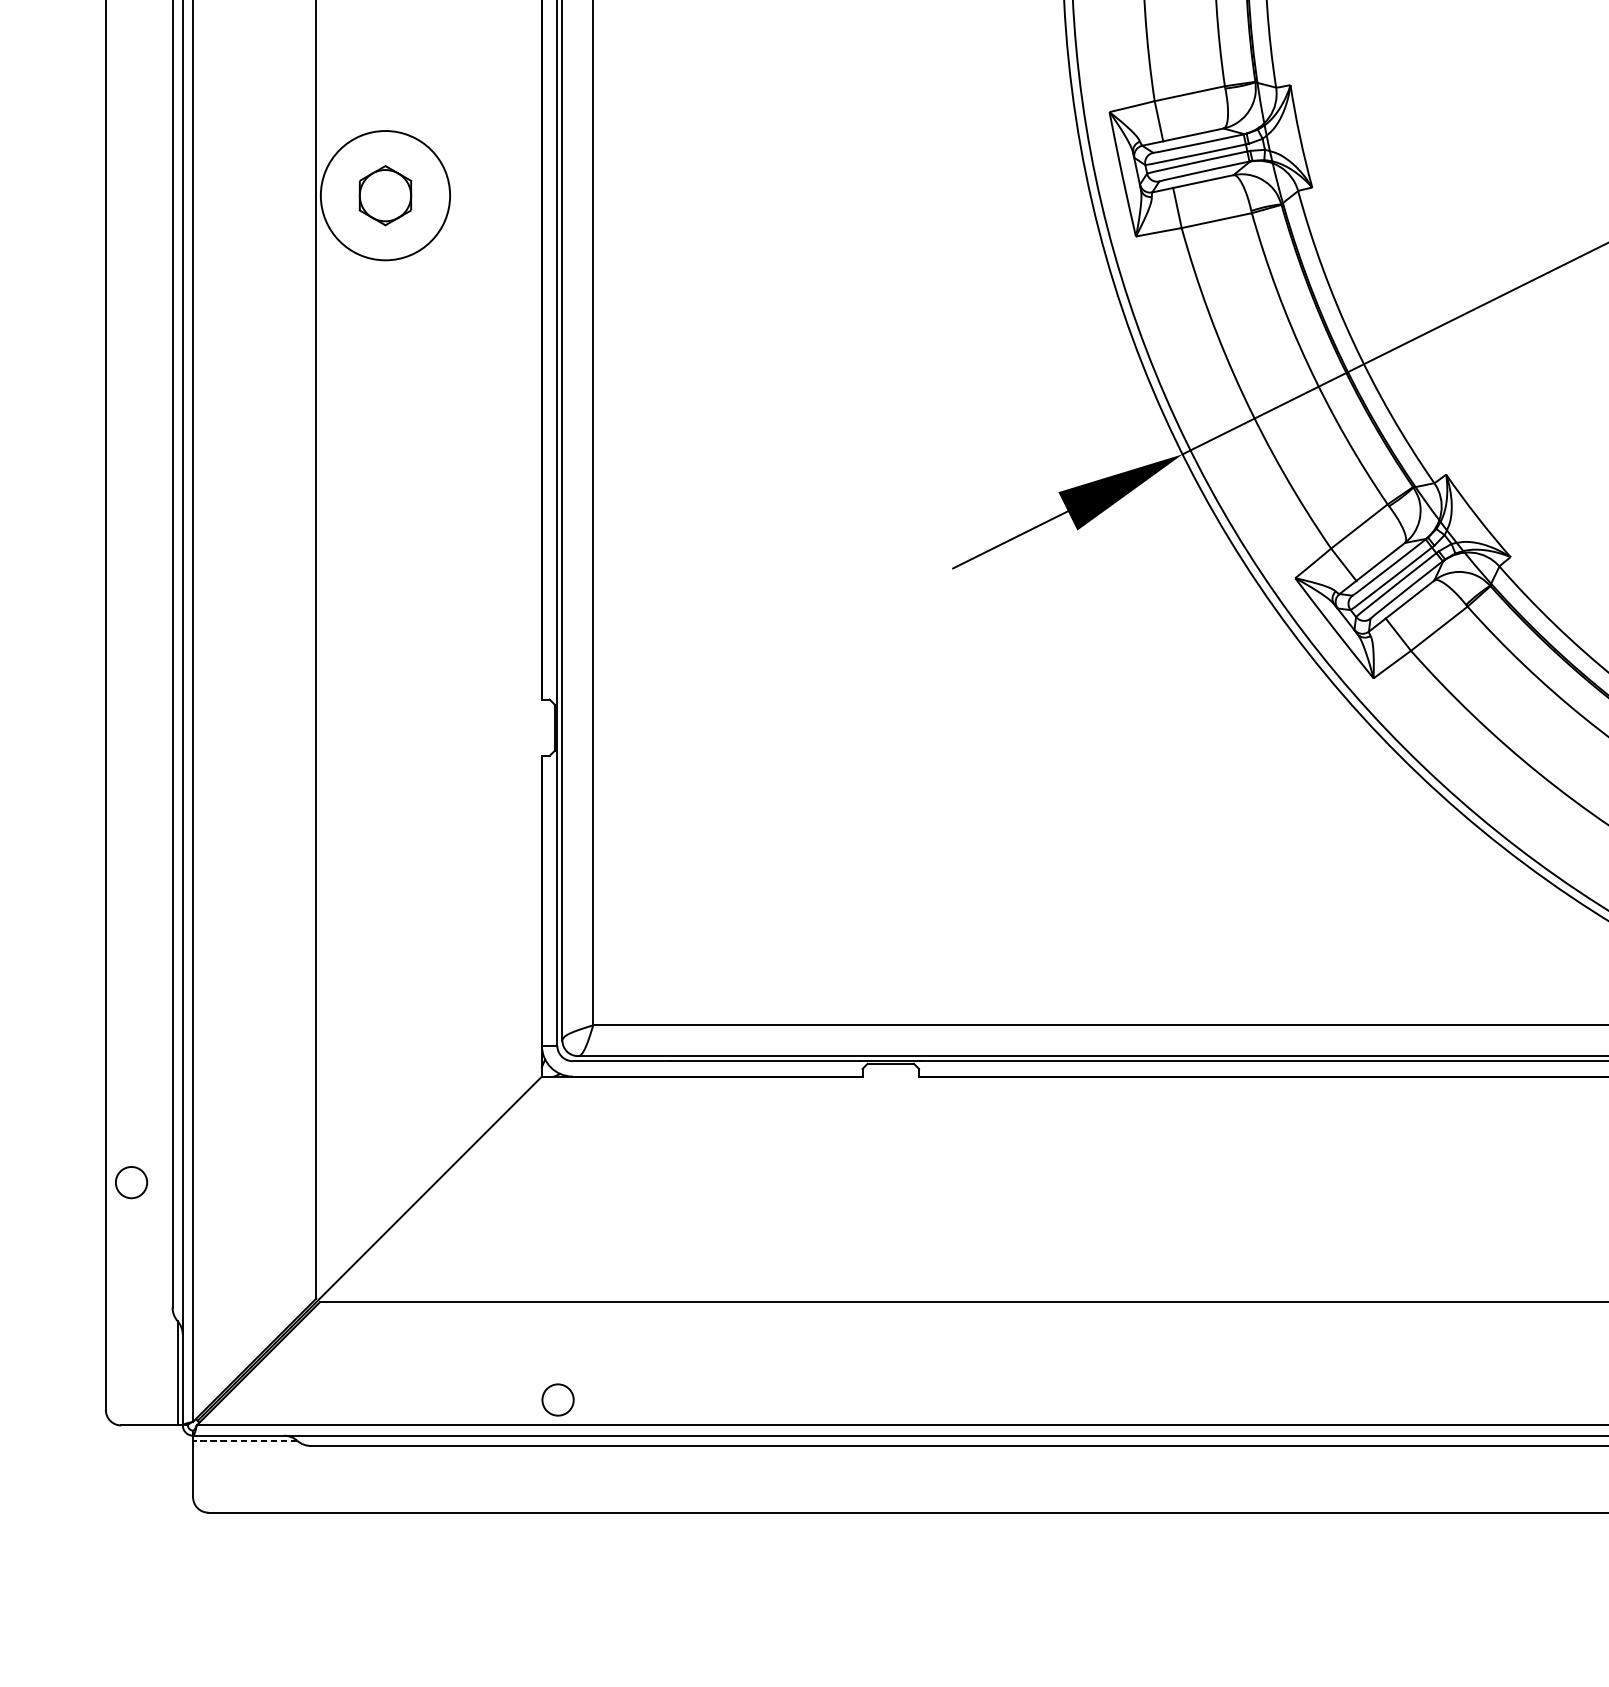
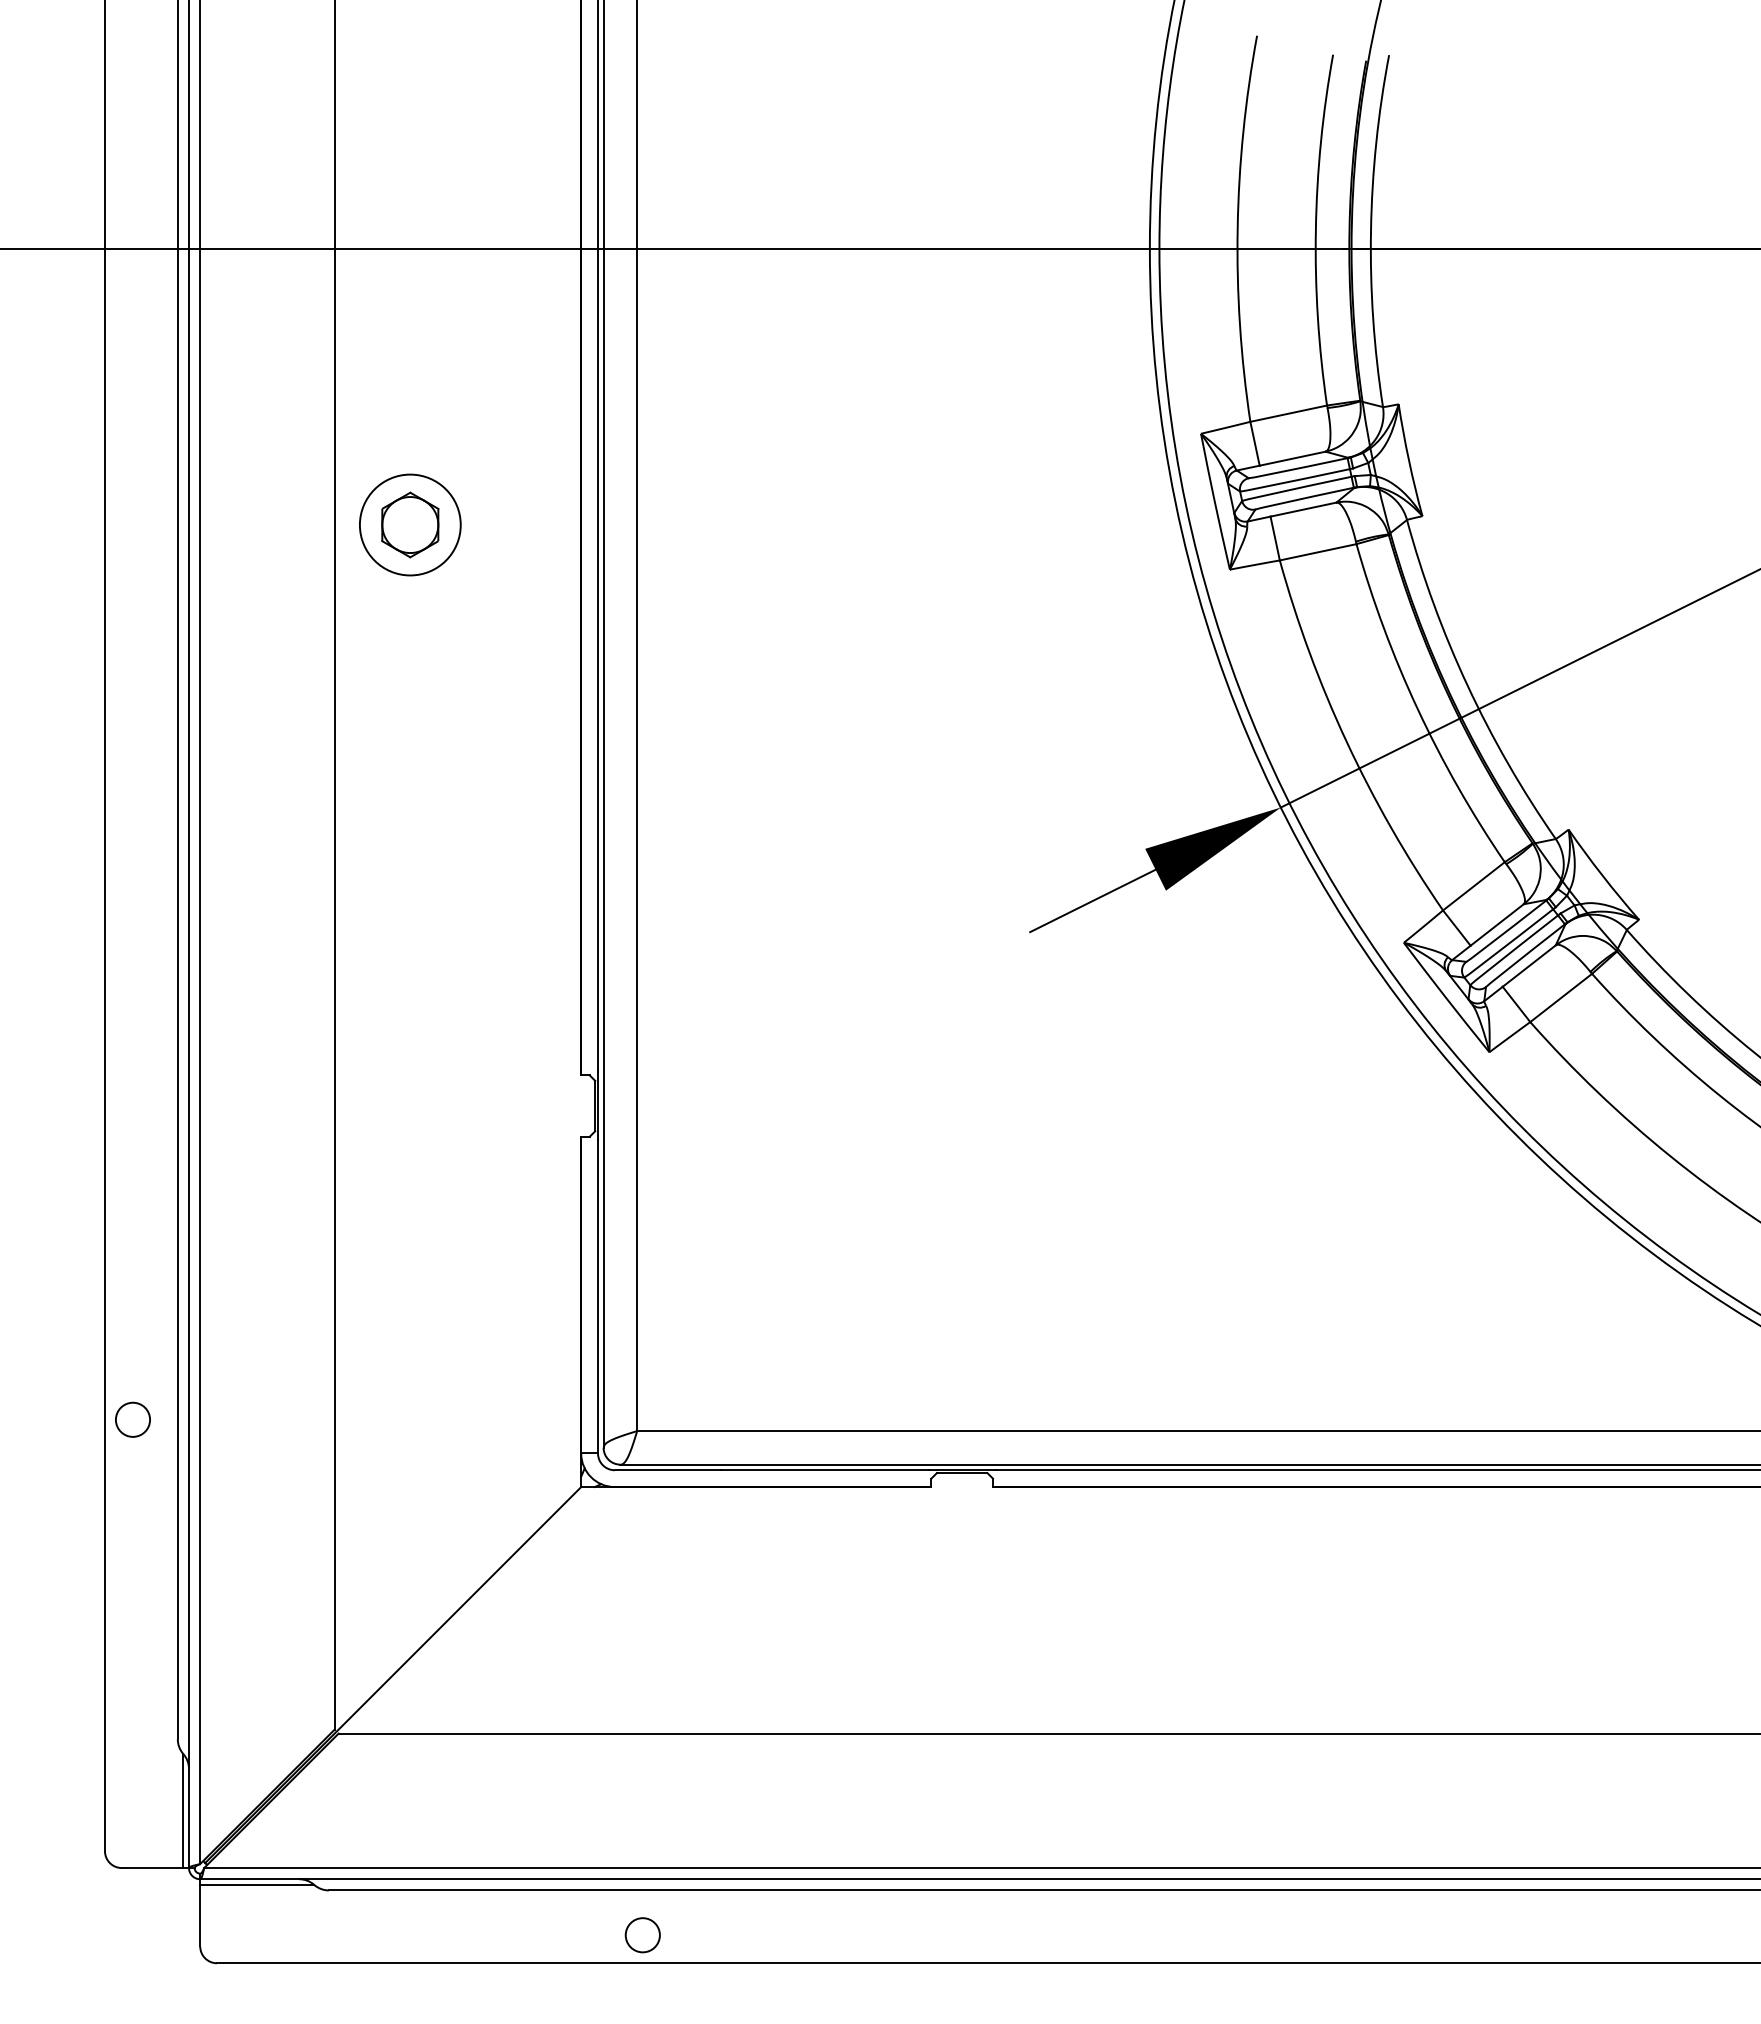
circle: (384, 195) -> (409, 524), size x0.71
circle: (131, 1182) -> (132, 1419), moved
circle: (557, 1400) -> (642, 1935), moved
line: (245, 1440) -> (257, 1884), dashed -> solid

